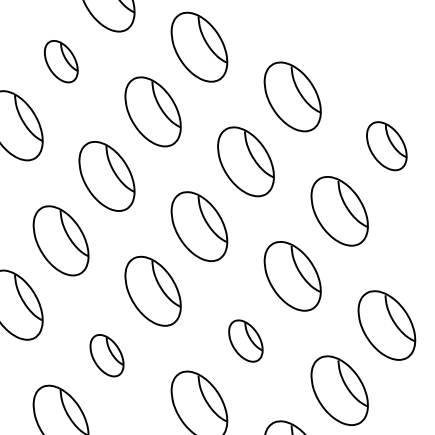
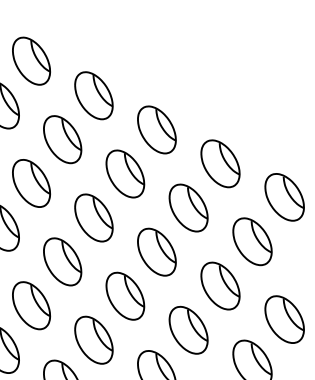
part: (60, 61) -> (62, 139), size x1.67
part: (386, 146) -> (284, 197), size x1.43
part: (245, 340) -> (188, 329), size x1.67
part: (106, 354) -> (93, 339), size x1.67

